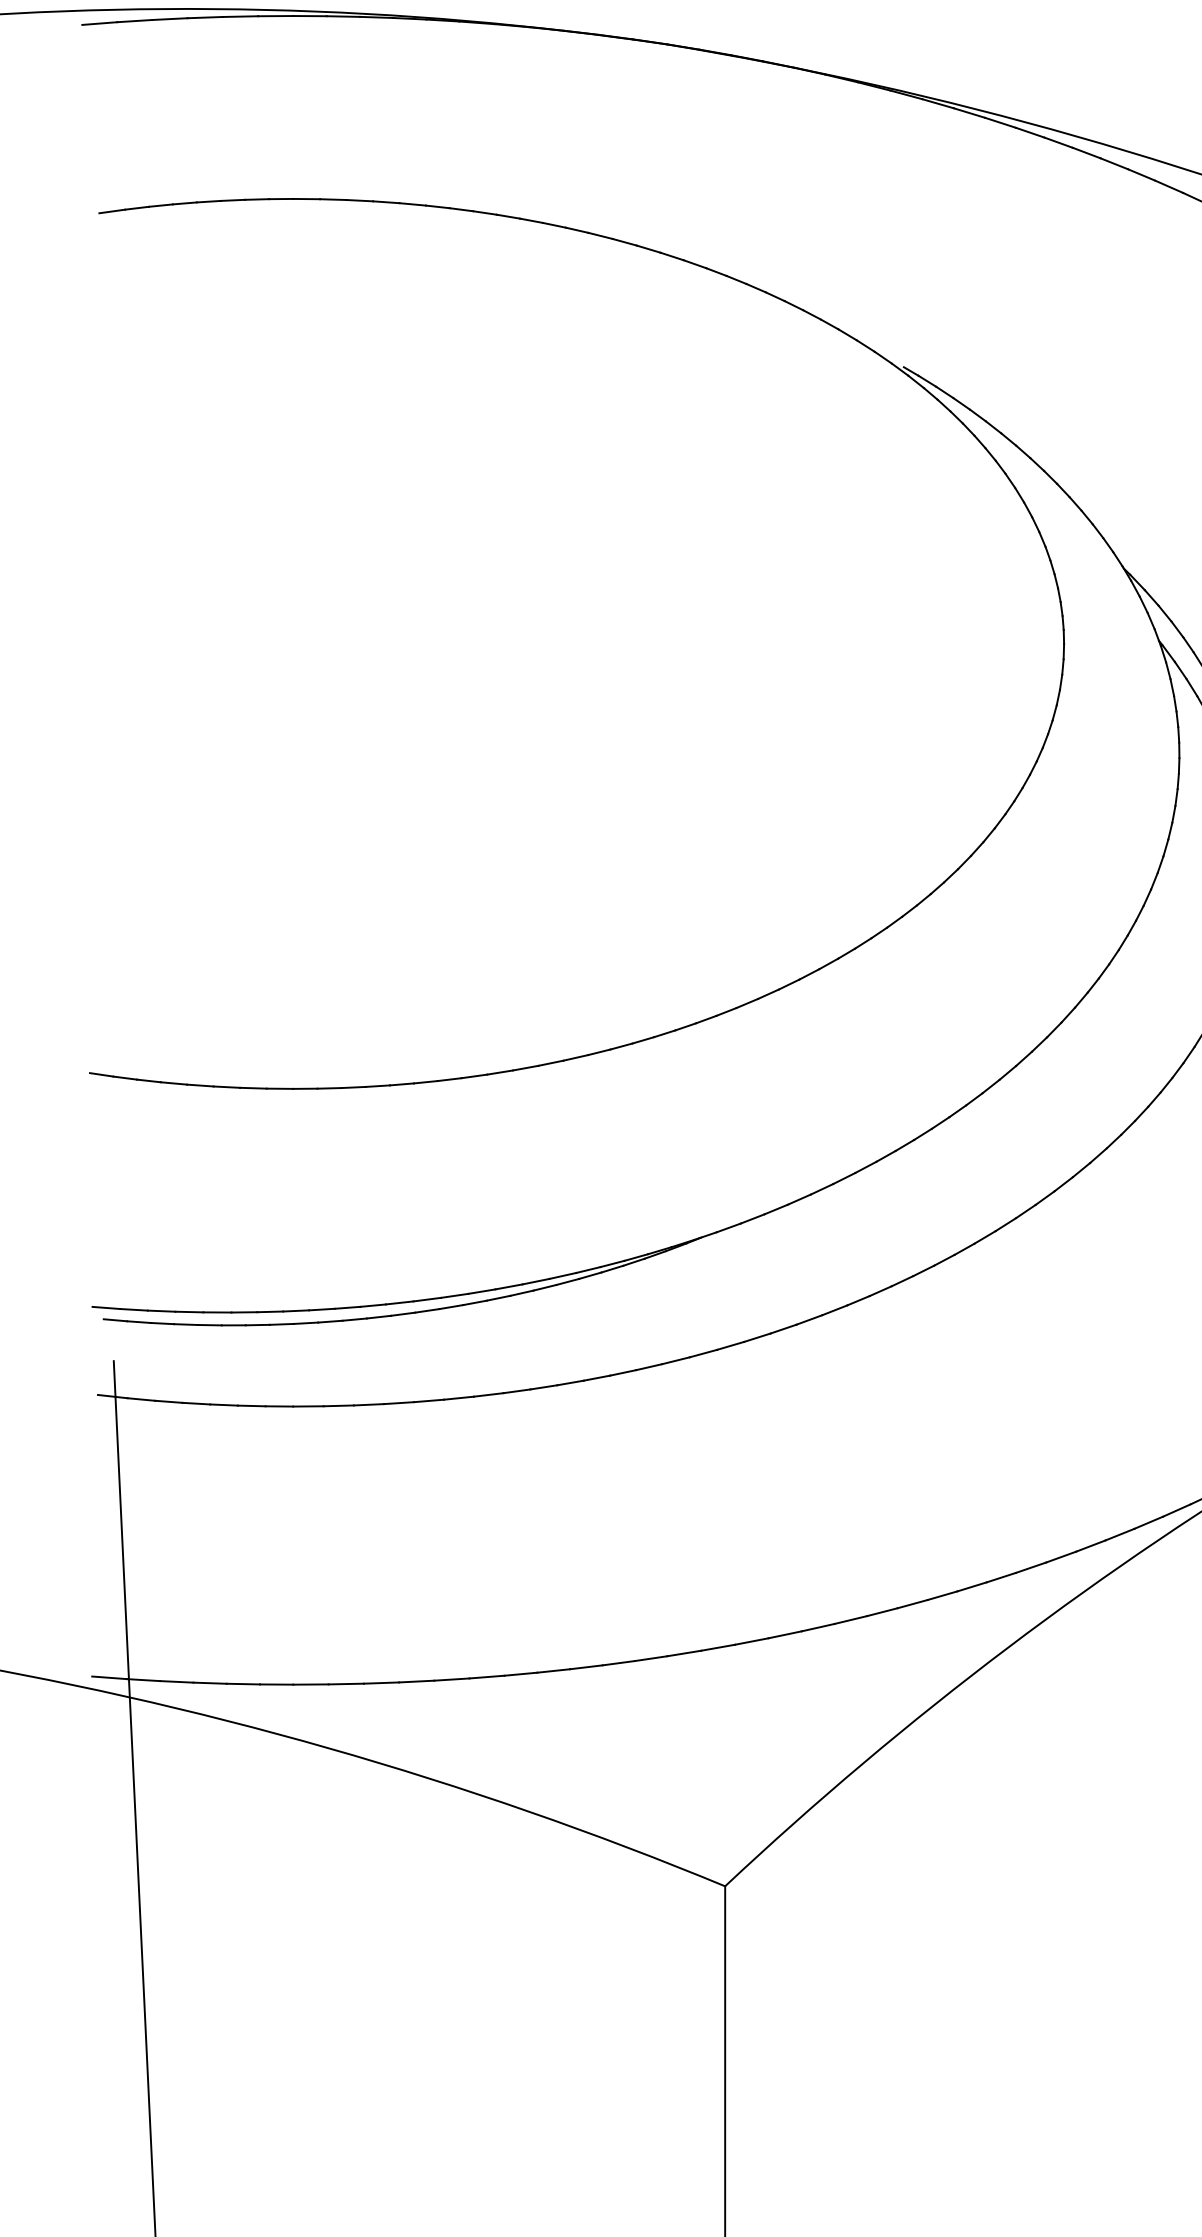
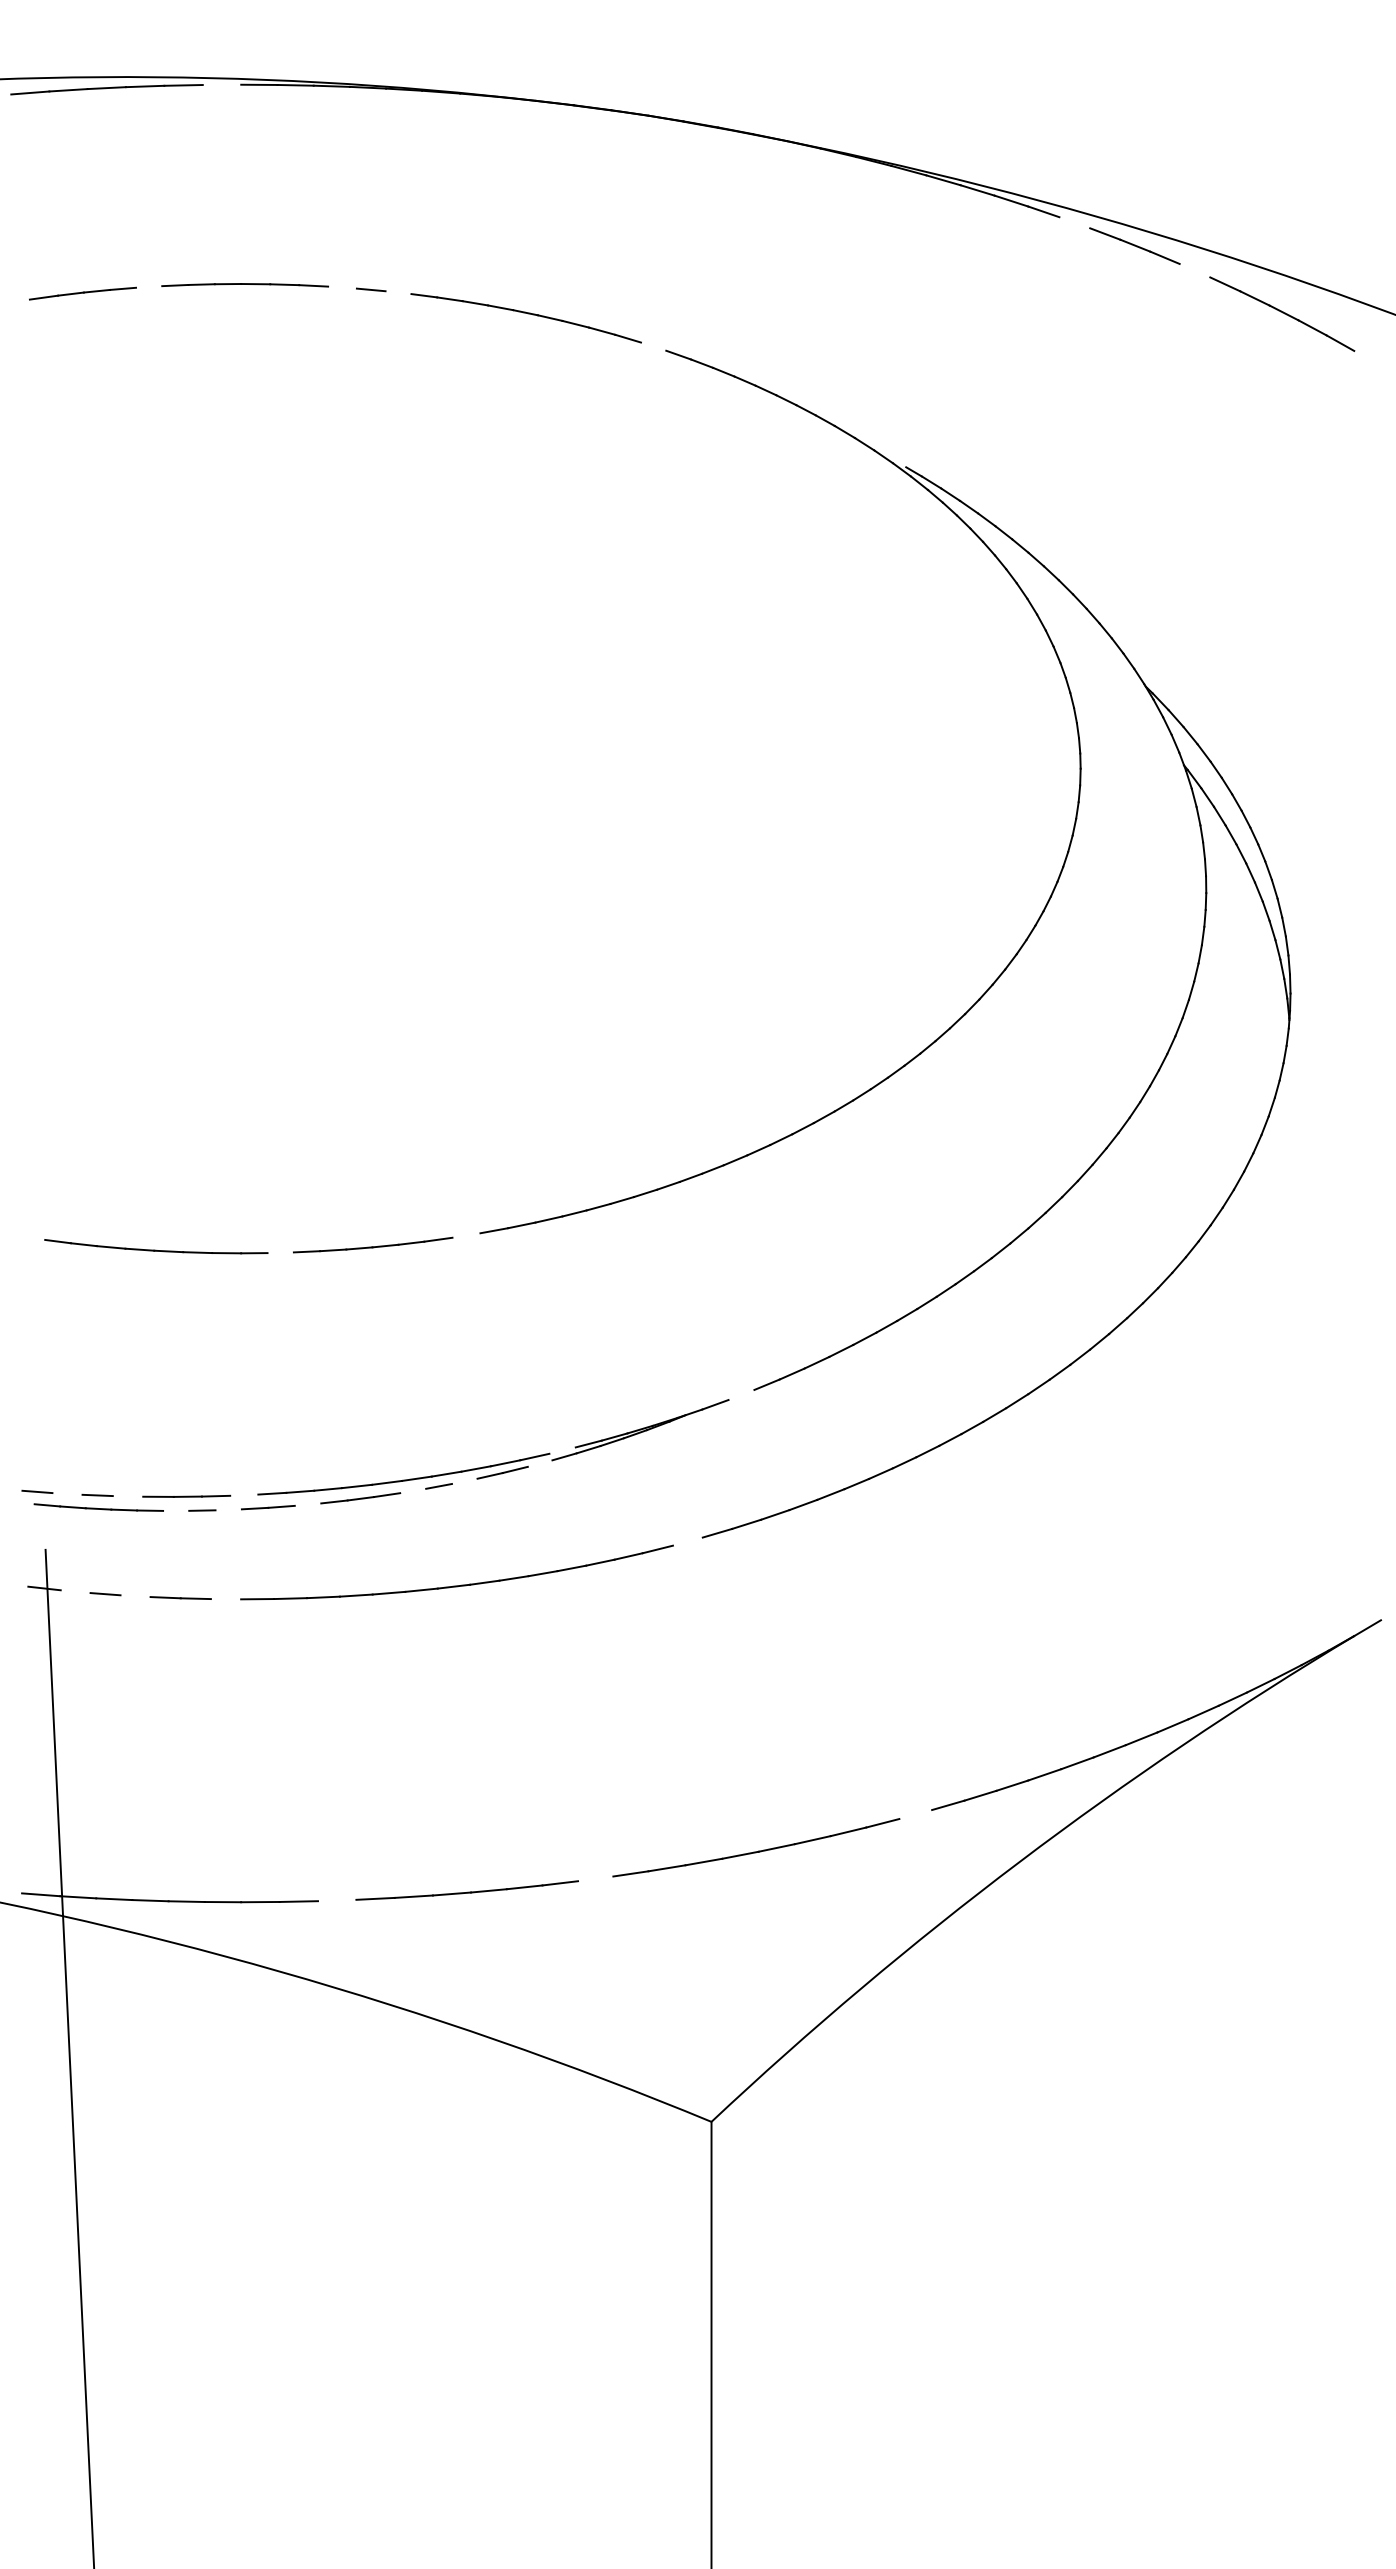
line: (275, 15) -> (221, 84), removed
line: (1058, 142) -> (1074, 222), removed
line: (1168, 186) -> (1194, 270), removed
line: (209, 201) -> (149, 286), removed
line: (386, 202) -> (342, 287), removed
line: (437, 206) -> (398, 292), removed
line: (671, 256) -> (653, 346), removed
line: (500, 1072) -> (466, 1235), removed
line: (101, 1074) -> (32, 1237), removed
line: (329, 1088) -> (280, 1252), removed
line: (752, 1218) -> (741, 1394), removed
line: (588, 1269) -> (562, 1450), removed
line: (567, 1281) -> (539, 1463), removed
line: (498, 1297) -> (464, 1480), removed
line: (451, 1306) -> (413, 1490), removed
line: (133, 1309) -> (67, 1493), removed
line: (296, 1310) -> (244, 1494), removed
line: (188, 1312) -> (127, 1496), removed
line: (354, 1319) -> (307, 1504), removed
line: (233, 1324) -> (176, 1510), removed
line: (281, 1324) -> (228, 1509), removed
line: (703, 1353) -> (687, 1541), removed
line: (141, 1399) -> (75, 1591), removed
line: (196, 1403) -> (135, 1596), removed
line: (278, 1406) -> (225, 1599), removed
line: (912, 1604) -> (915, 1814), removed
line: (618, 1662) -> (595, 1878), removed
line: (381, 1683) -> (337, 1900), removed

